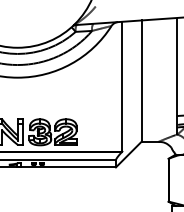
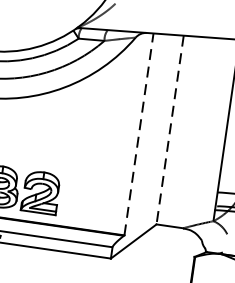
line: (141, 81) -> (169, 130), solid -> dashed
line: (122, 86) -> (139, 134), solid -> dashed

